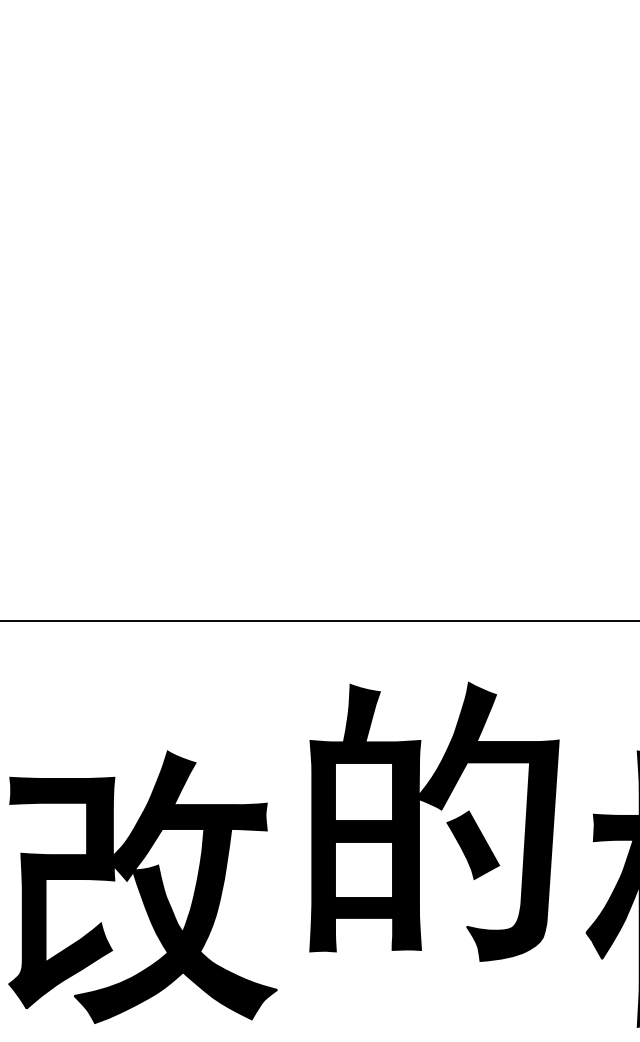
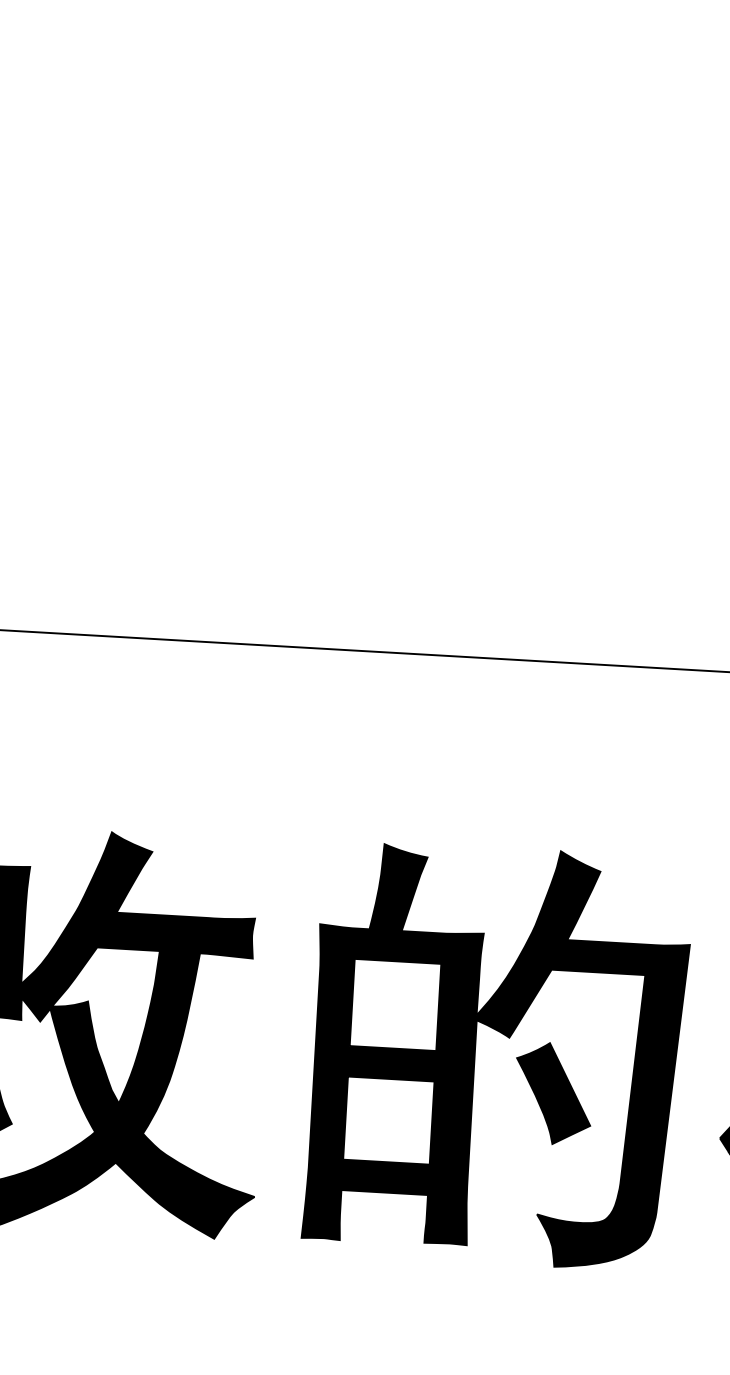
part: (446, 822) -> (515, 1057), moved

